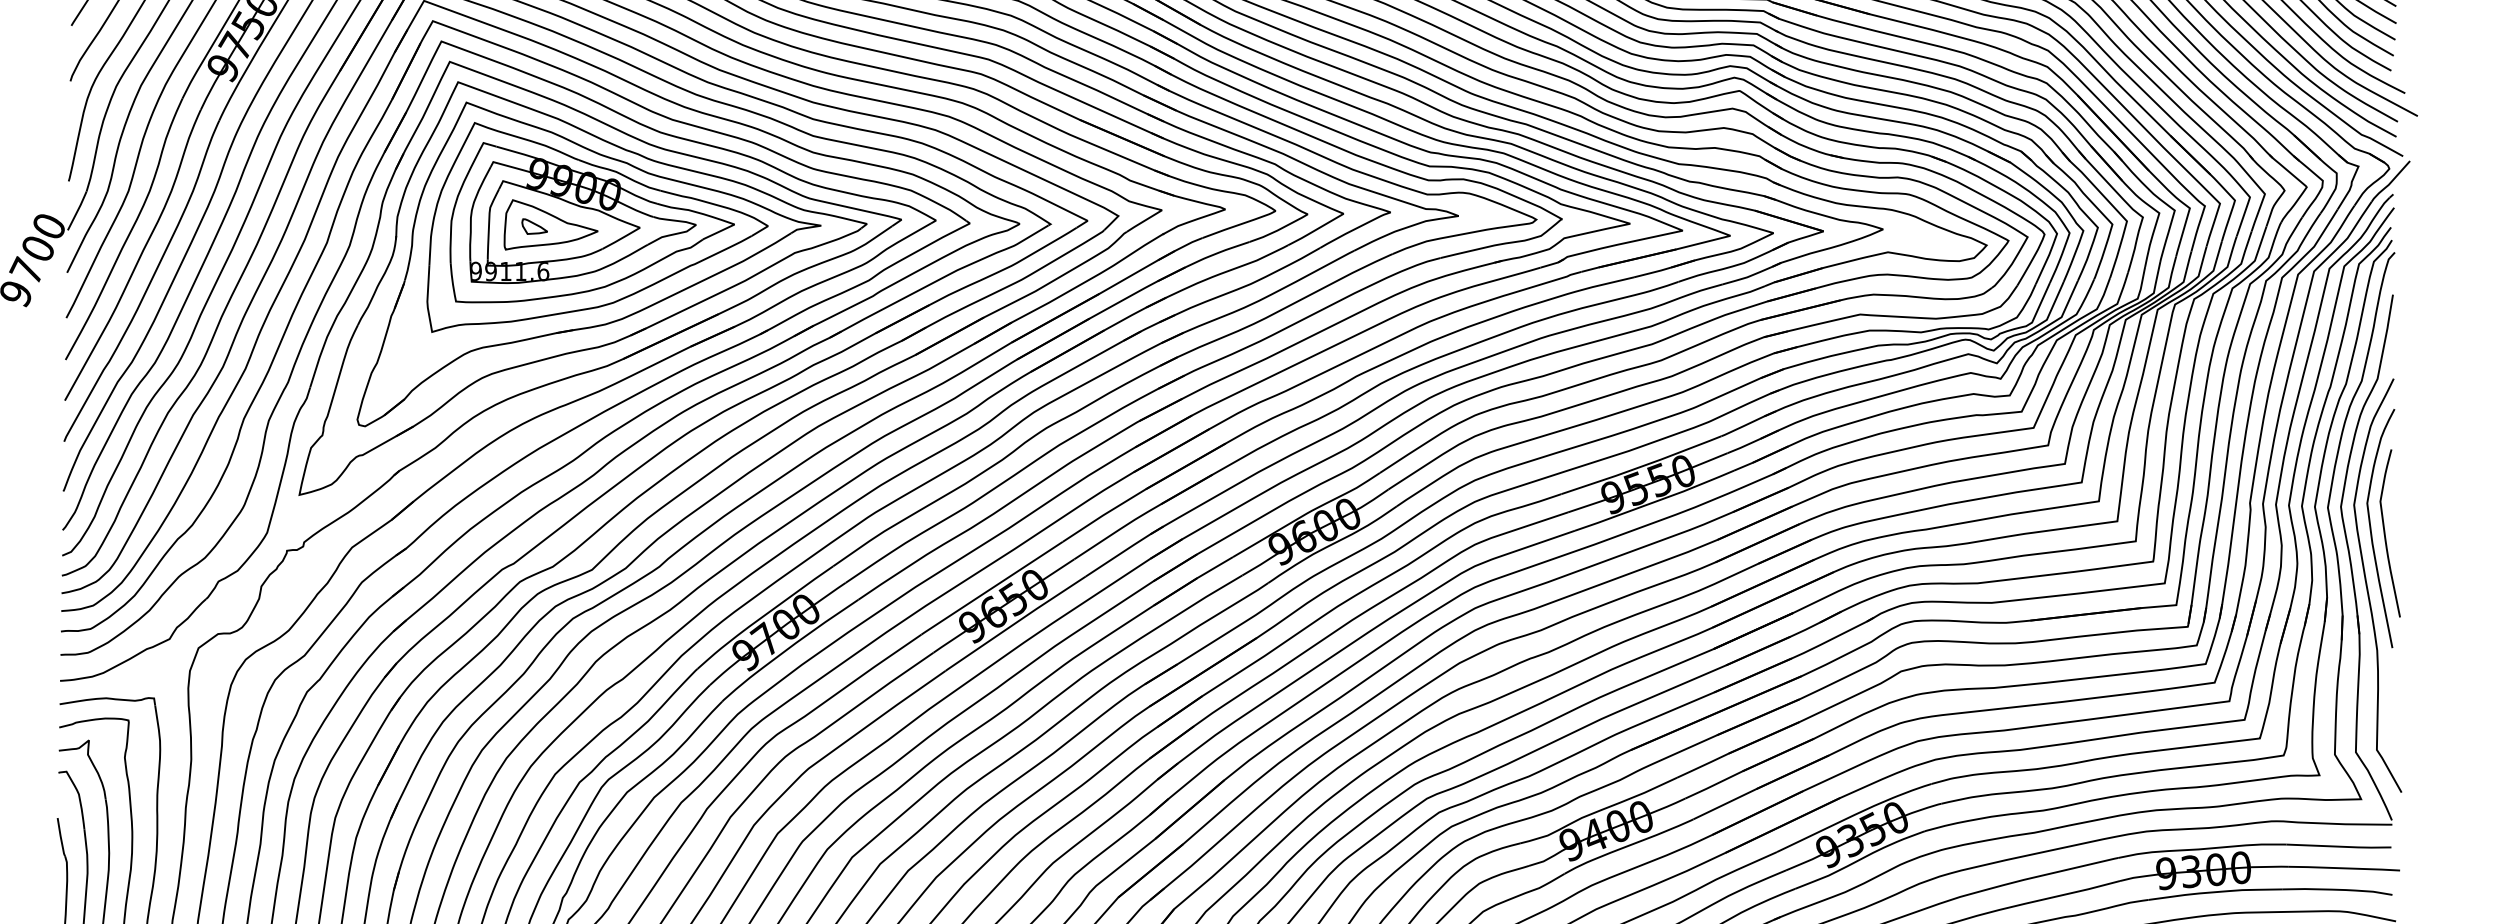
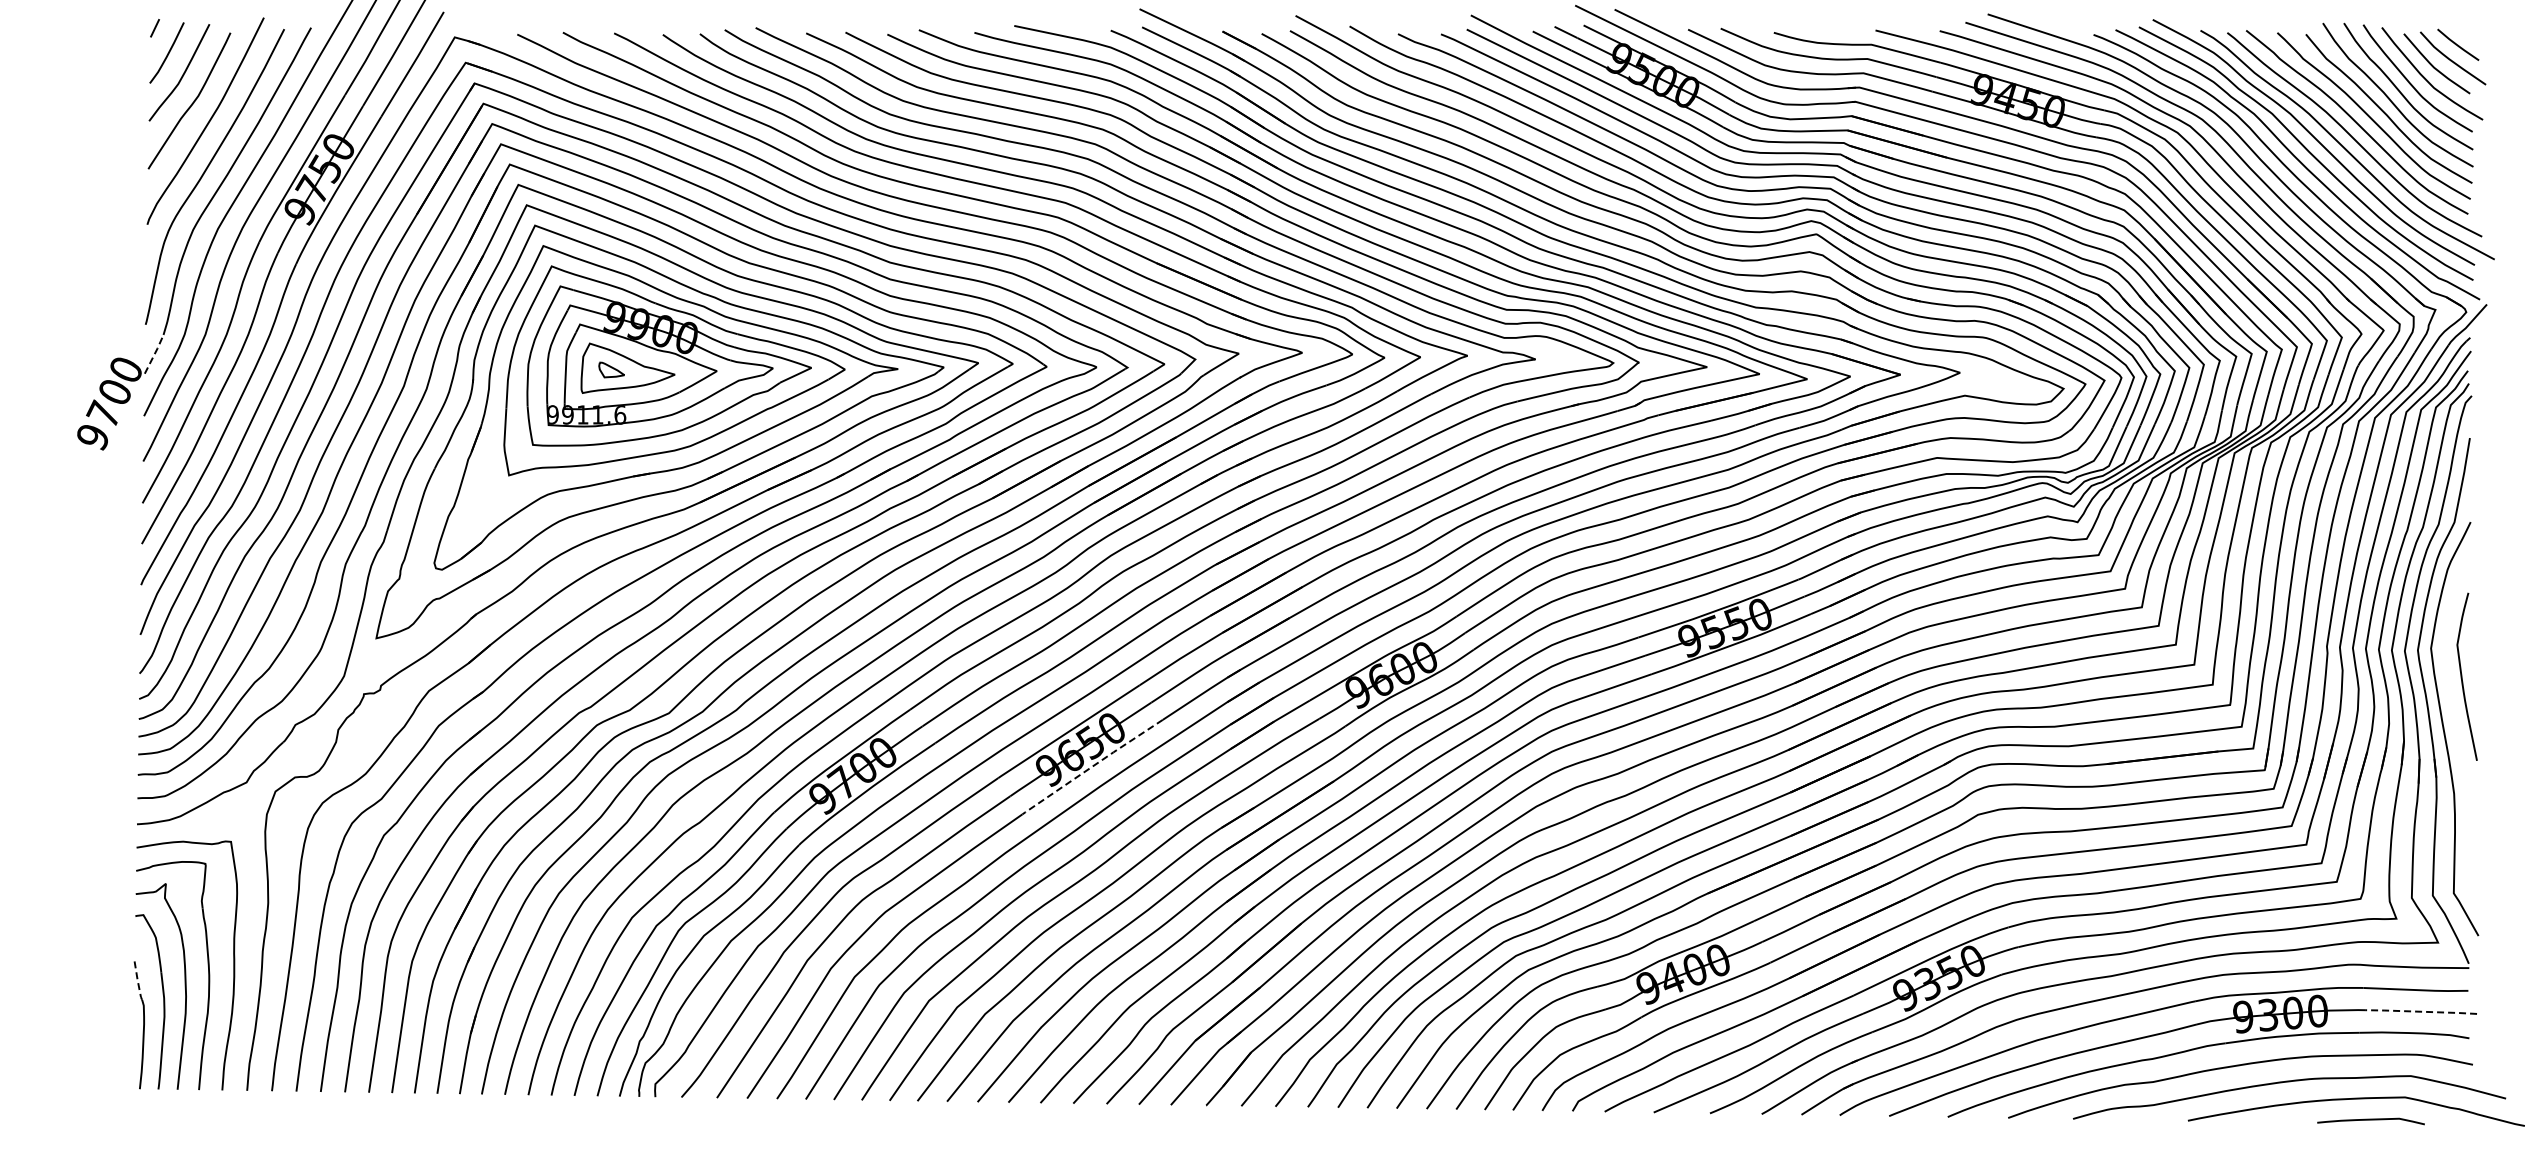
line: (78, 210) -> (155, 353), solid -> dashed
curve: (2371, 528) -> (2448, 671), removed
line: (1015, 623) -> (1092, 766), solid -> dashed
line: (60, 837) -> (137, 980), solid -> dashed
line: (2344, 868) -> (2421, 1011), solid -> dashed

